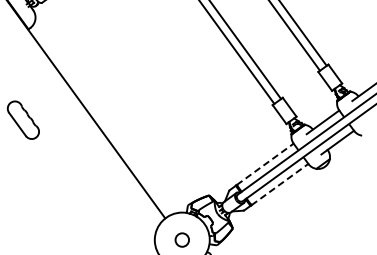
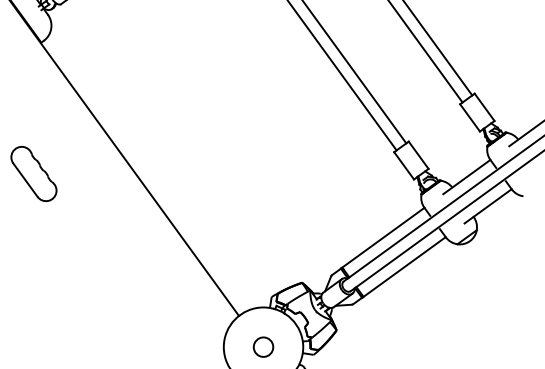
line: (265, 164) -> (383, 237), dashed -> solid
line: (280, 184) -> (405, 266), dashed -> solid

